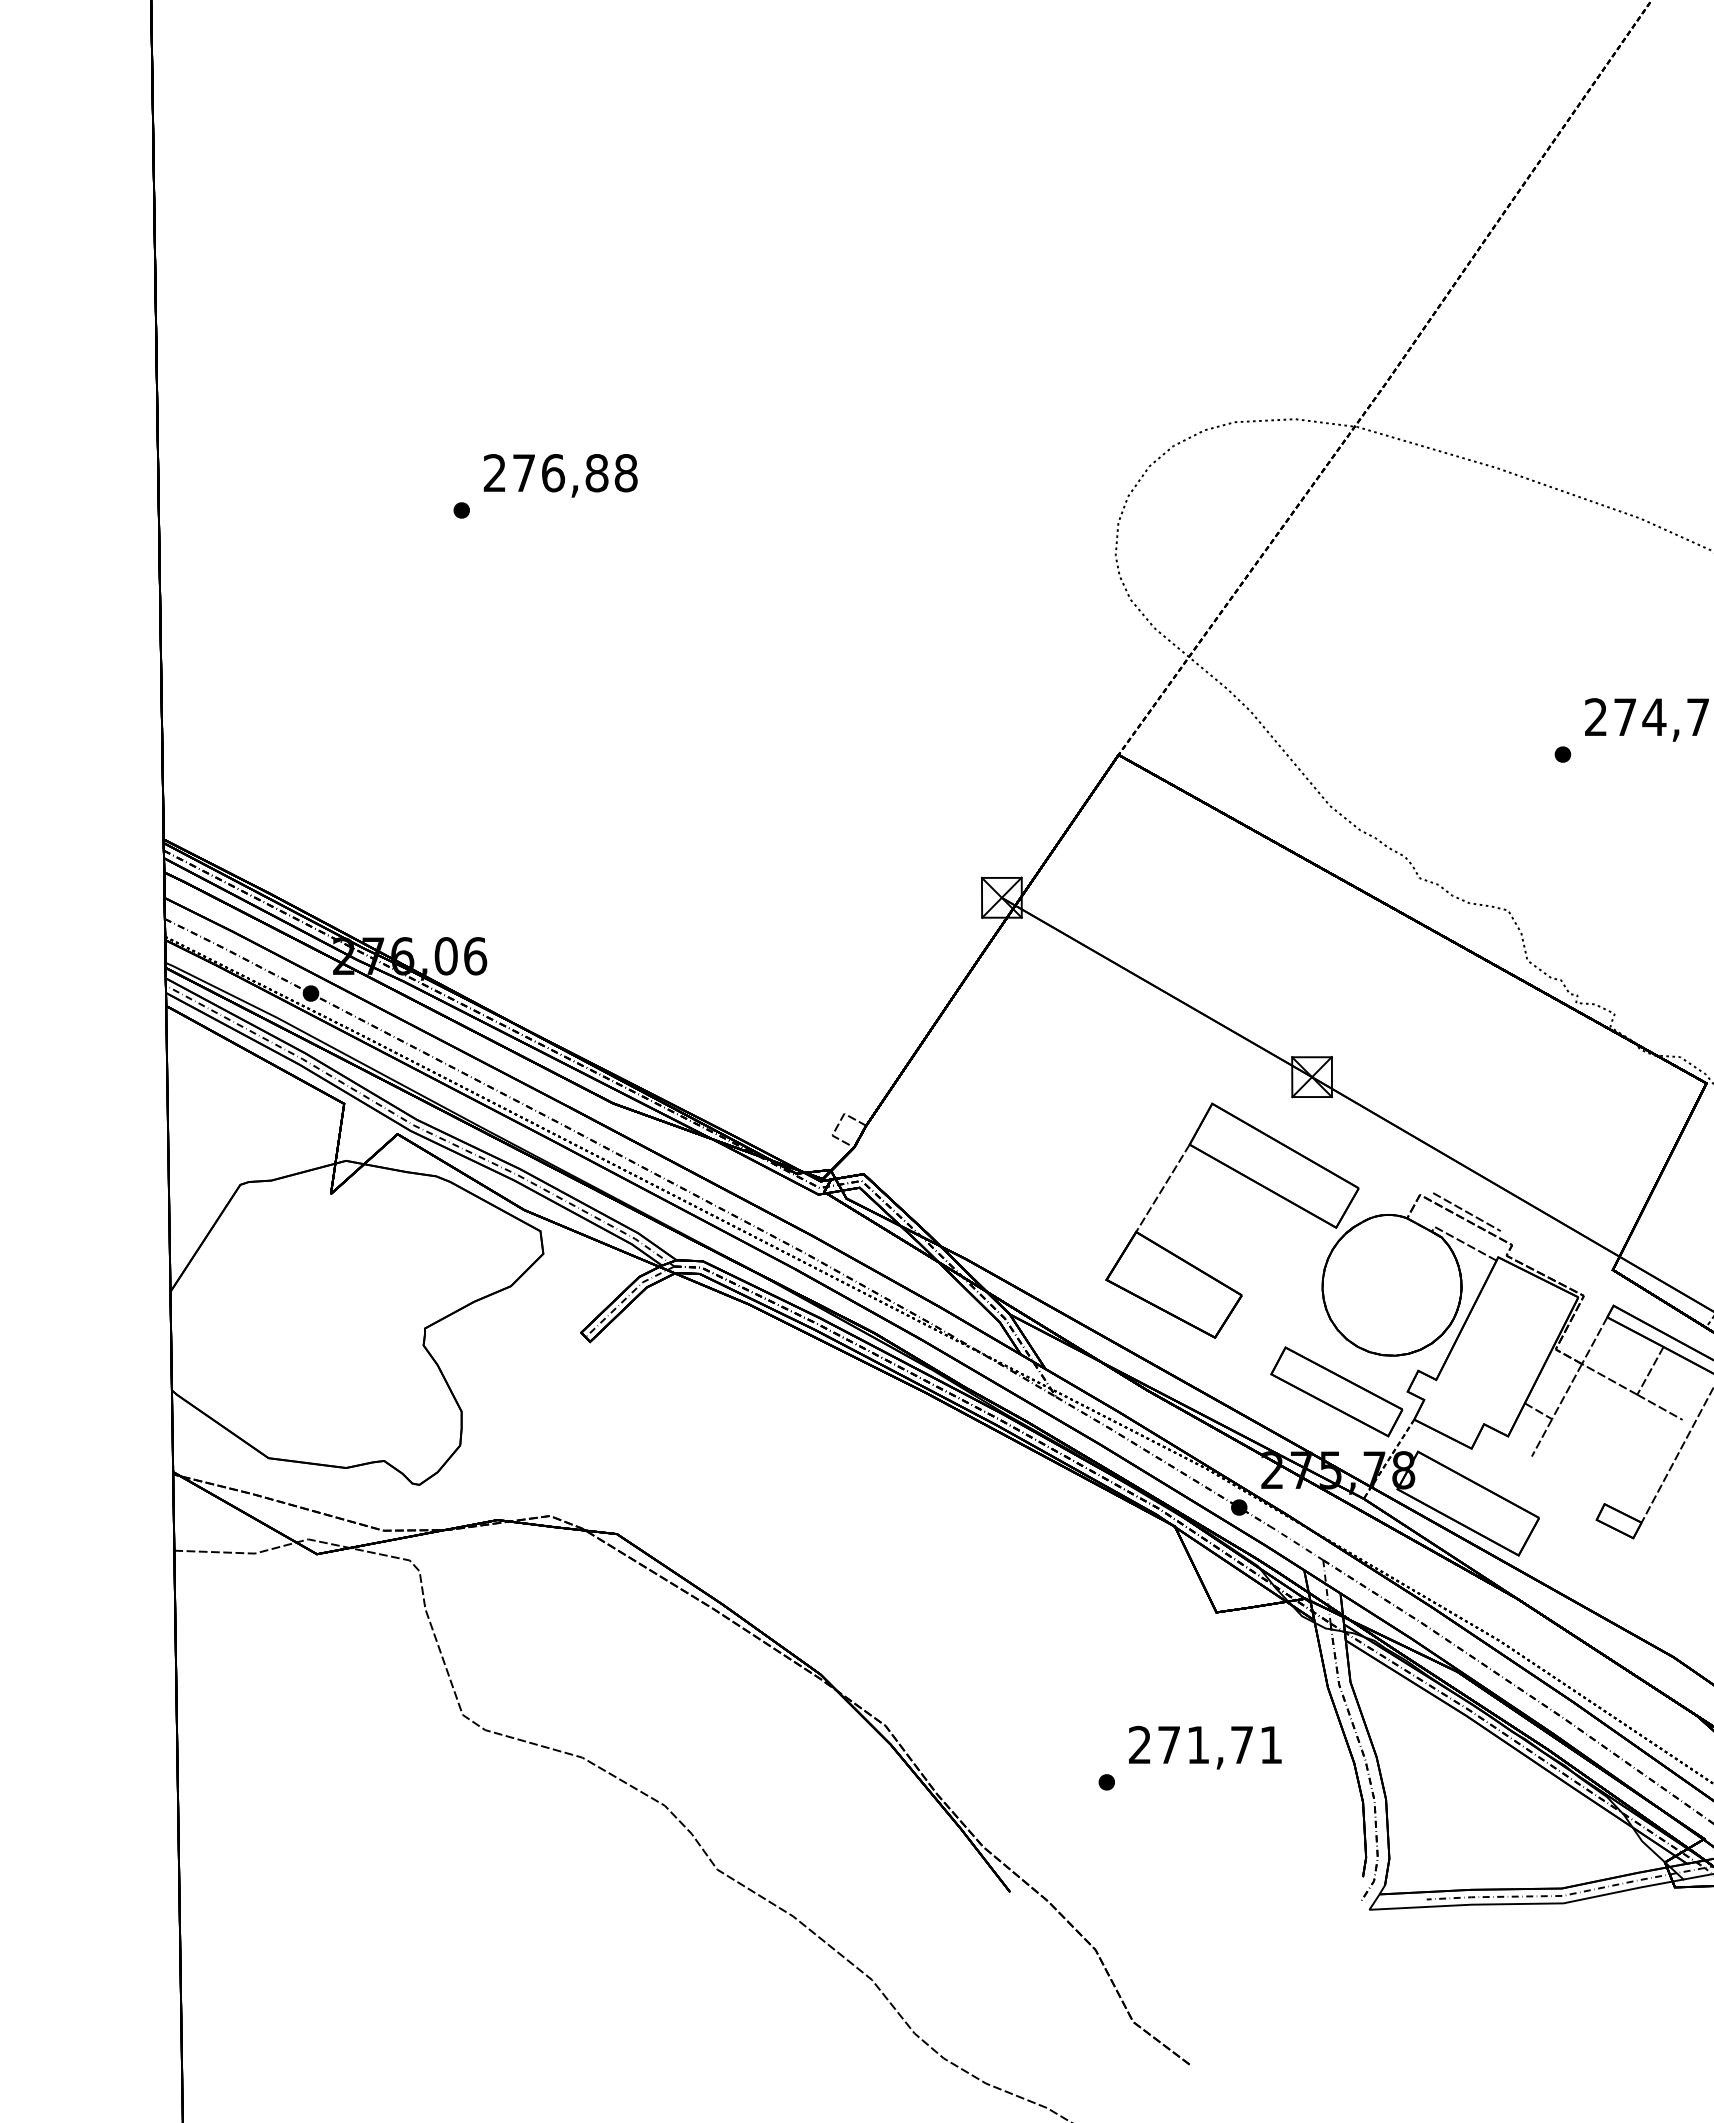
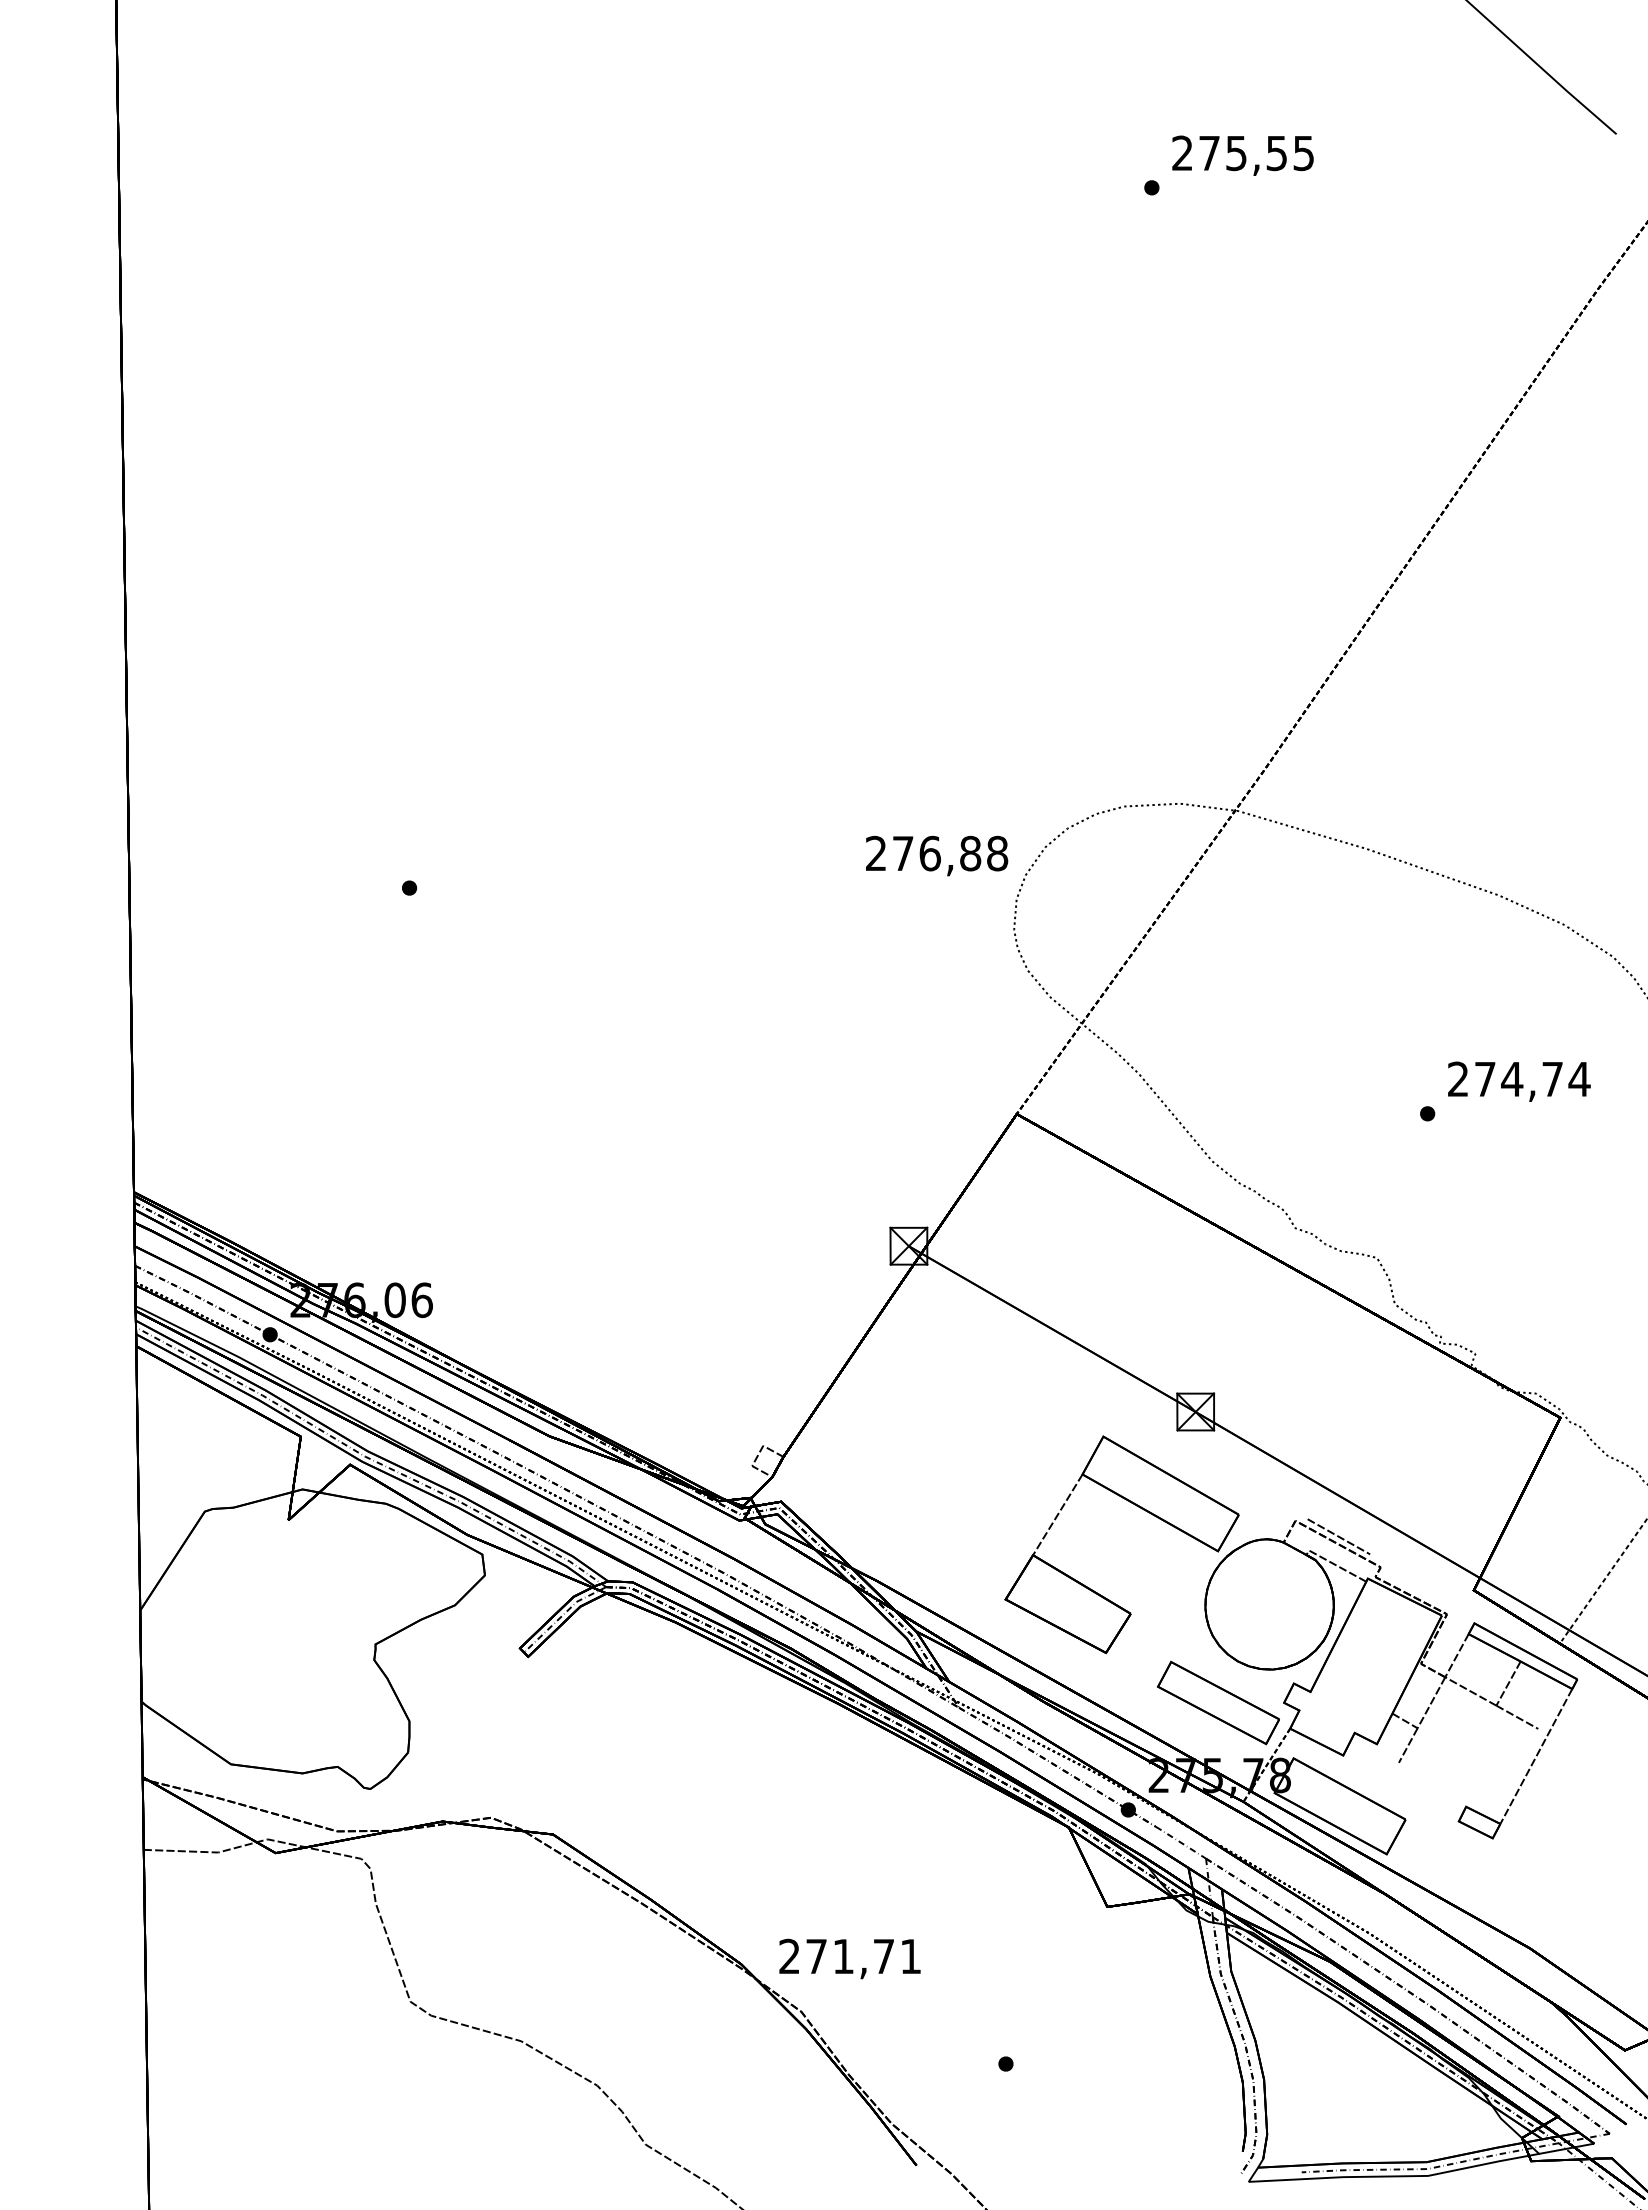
text: (561, 475) -> (937, 855), moved
text: (1204, 1747) -> (849, 1958), moved

